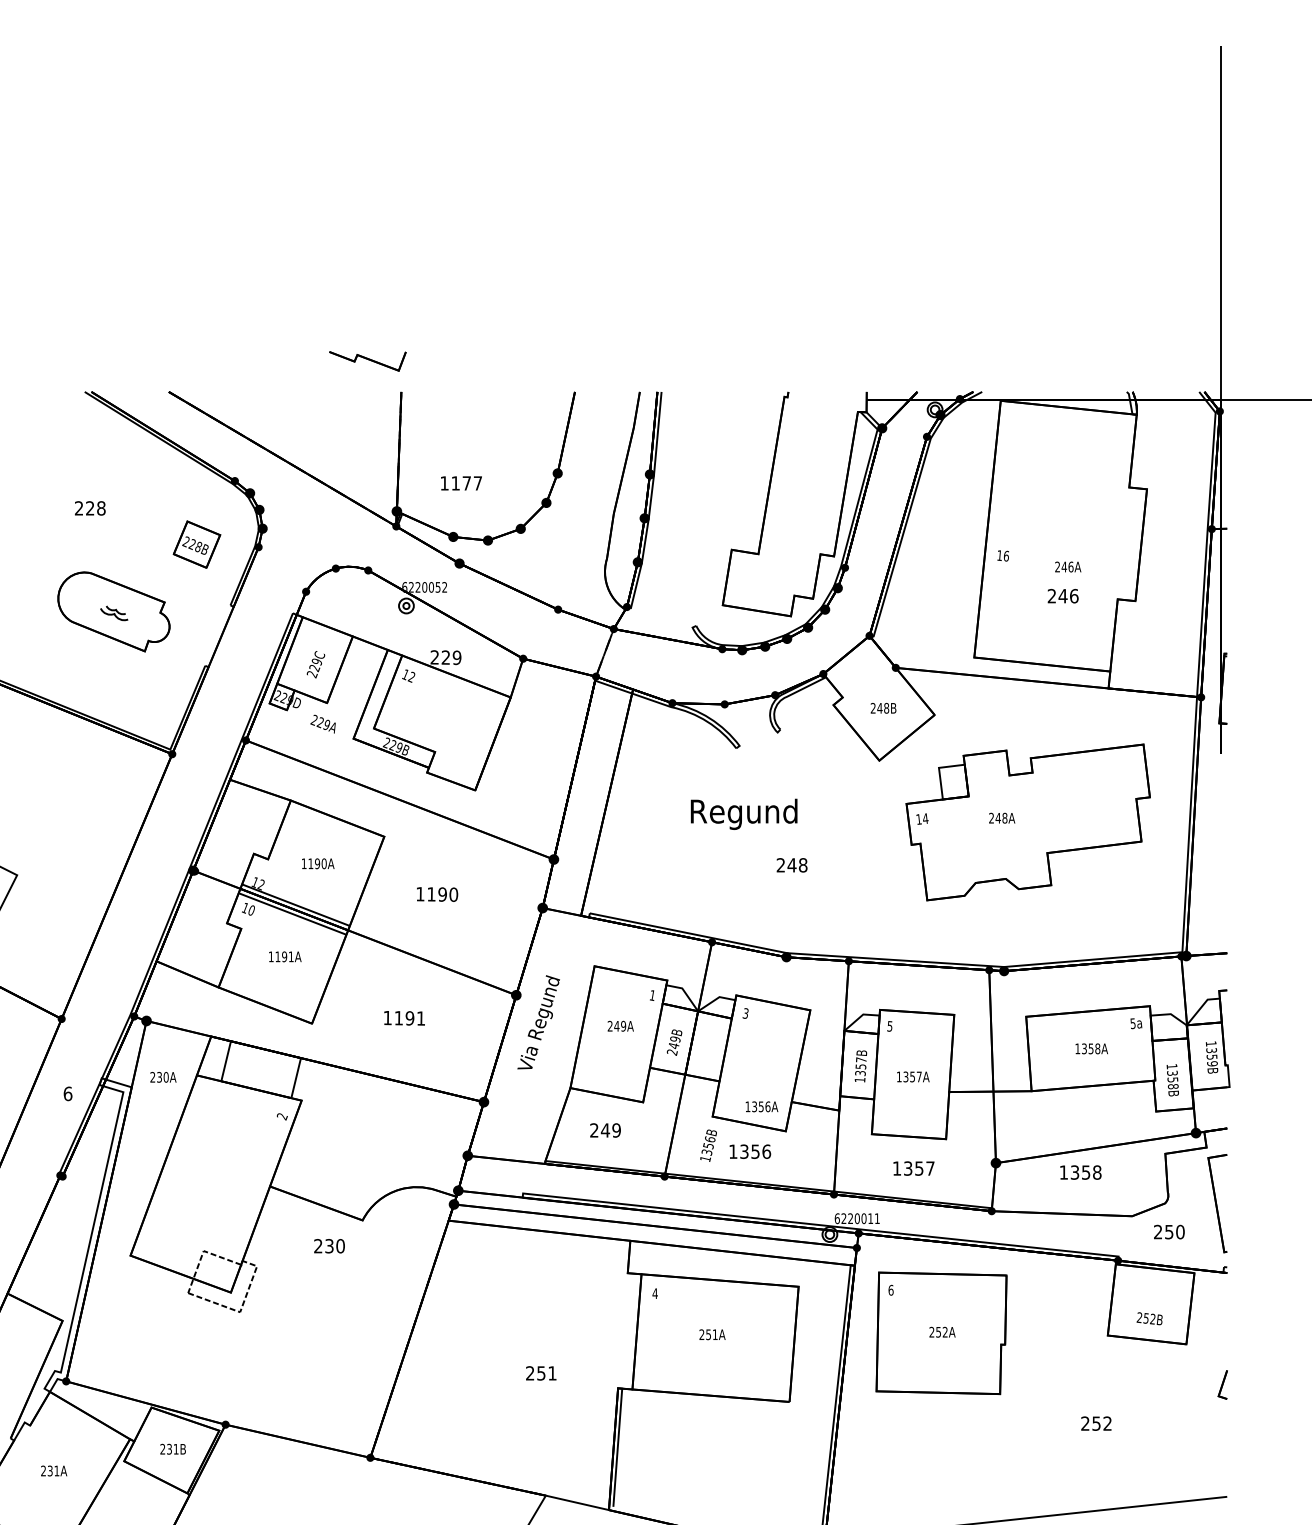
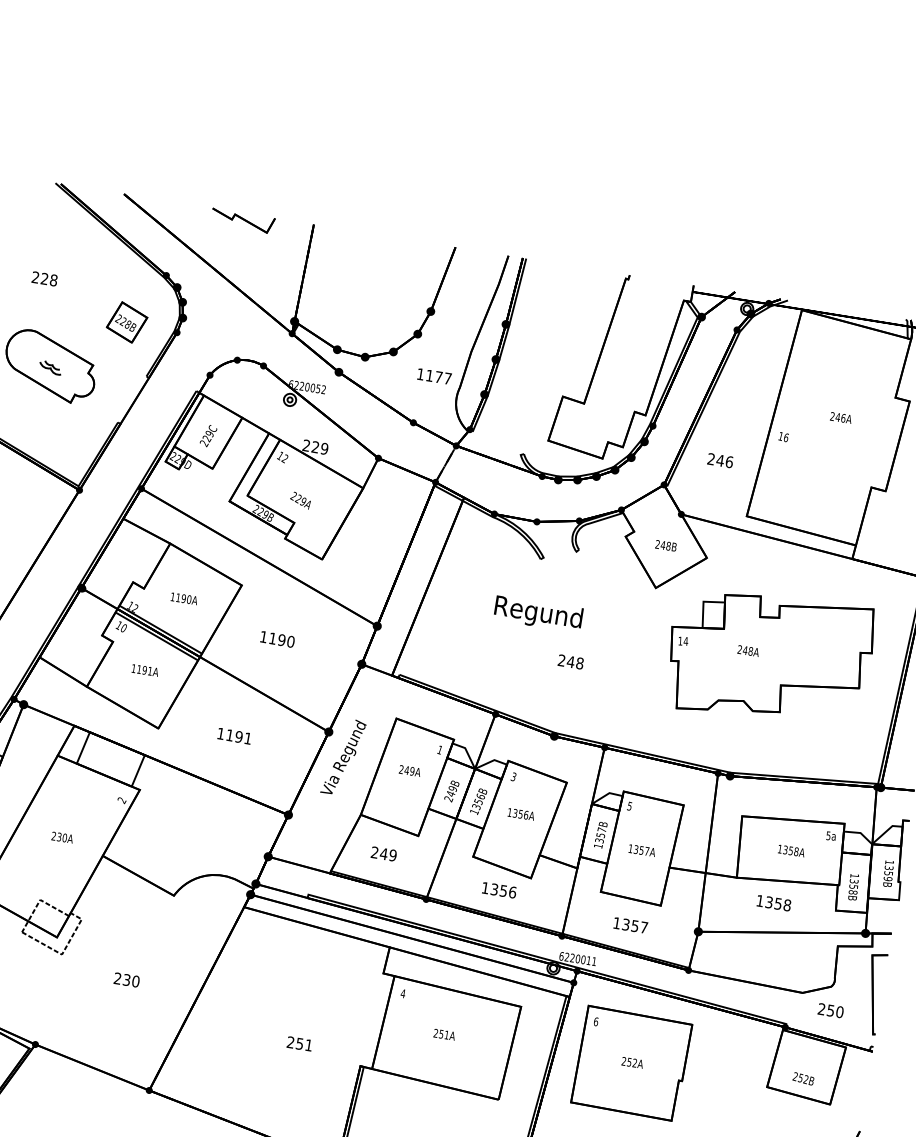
part: (367, 361) -> (242, 221), moved
text: (461, 483) -> (434, 376), moved
text: (1068, 566) -> (841, 417), moved
text: (1062, 596) -> (719, 460), moved
text: (322, 723) -> (300, 499), moved
text: (163, 1077) -> (62, 837), moved
text: (761, 1106) -> (520, 814), moved
text: (708, 1145) -> (478, 801), moved
text: (1080, 1172) -> (773, 903), moved
text: (329, 1246) -> (126, 980), moved

